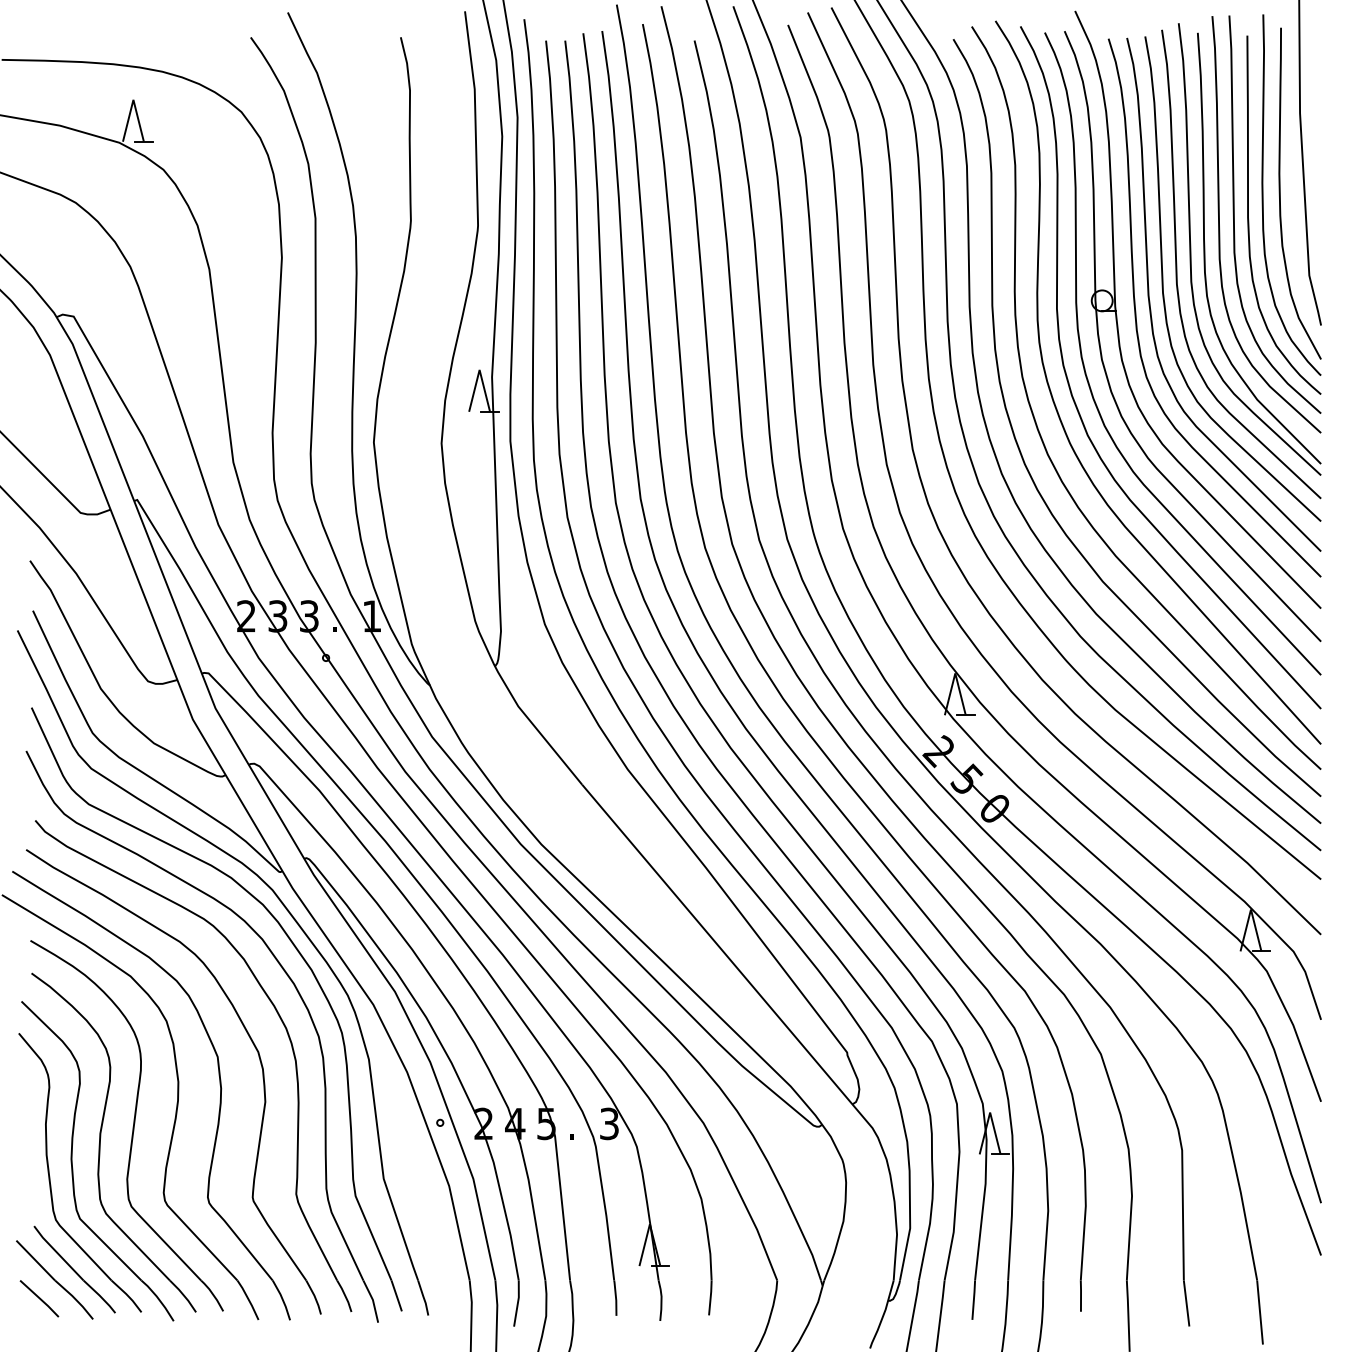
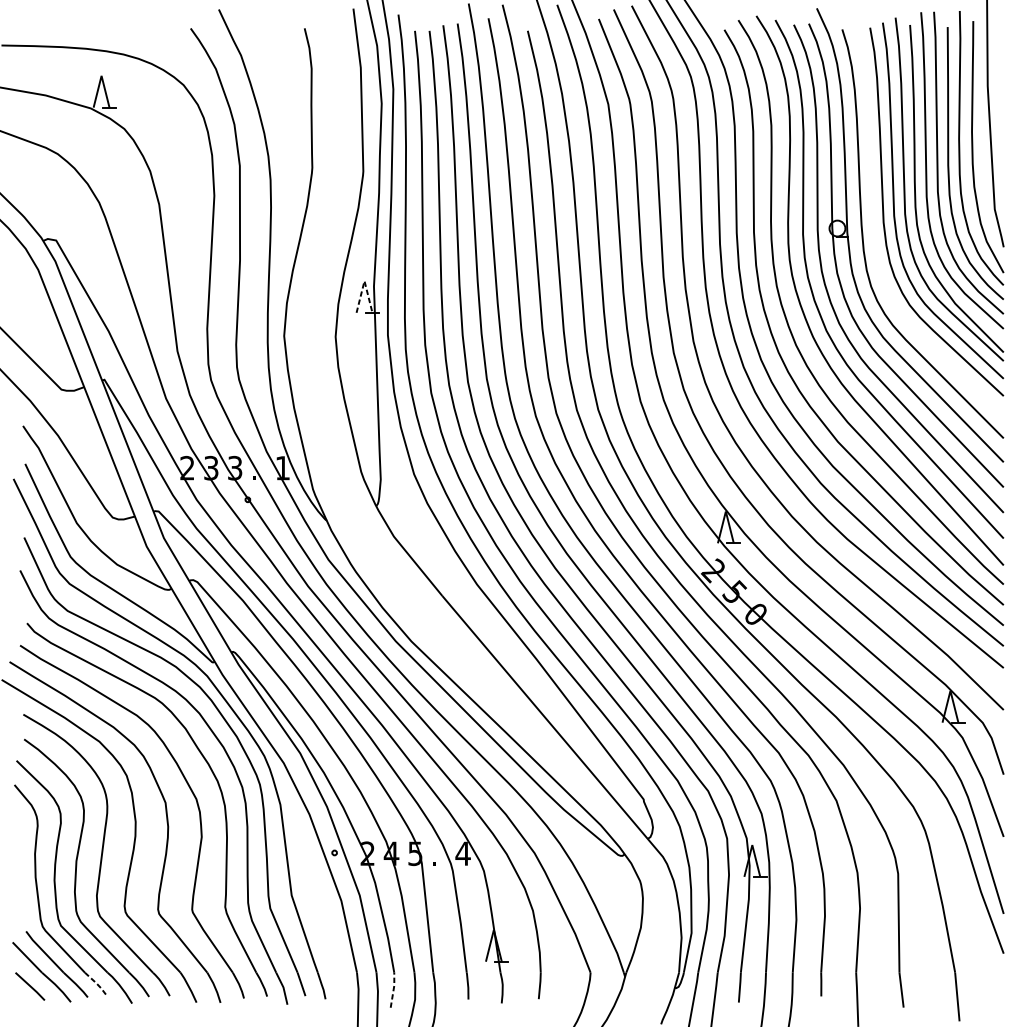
curve: (1150, 301) -> (874, 229), removed
line: (479, 369) -> (364, 280), solid -> dashed
text: (609, 1123) -> (463, 853), 3 -> 4
line: (128, 1296) -> (97, 984), solid -> dashed
line: (517, 1303) -> (393, 990), solid -> dashed

